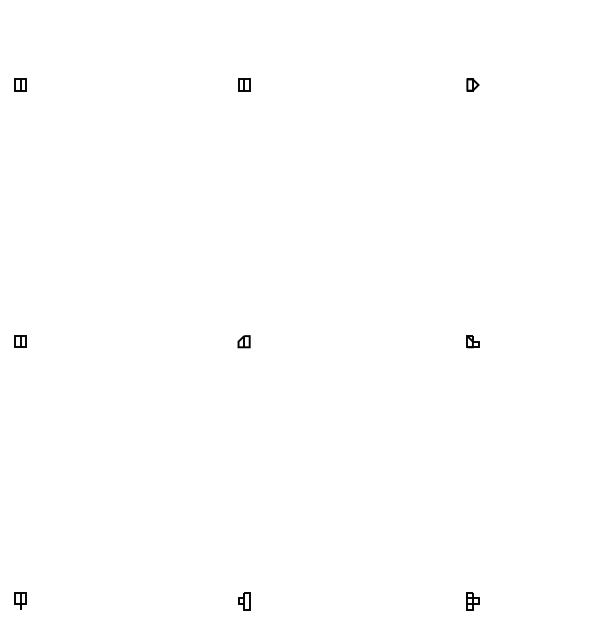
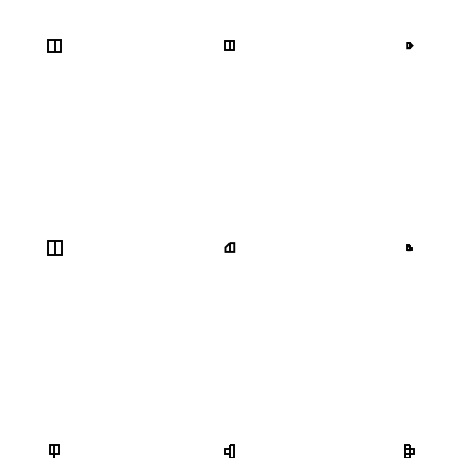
part: (20, 84) -> (54, 45), size x1.4
part: (472, 84) -> (409, 45), size x0.6
part: (20, 341) -> (54, 247), size x1.6
part: (472, 341) -> (409, 247), size x0.6

